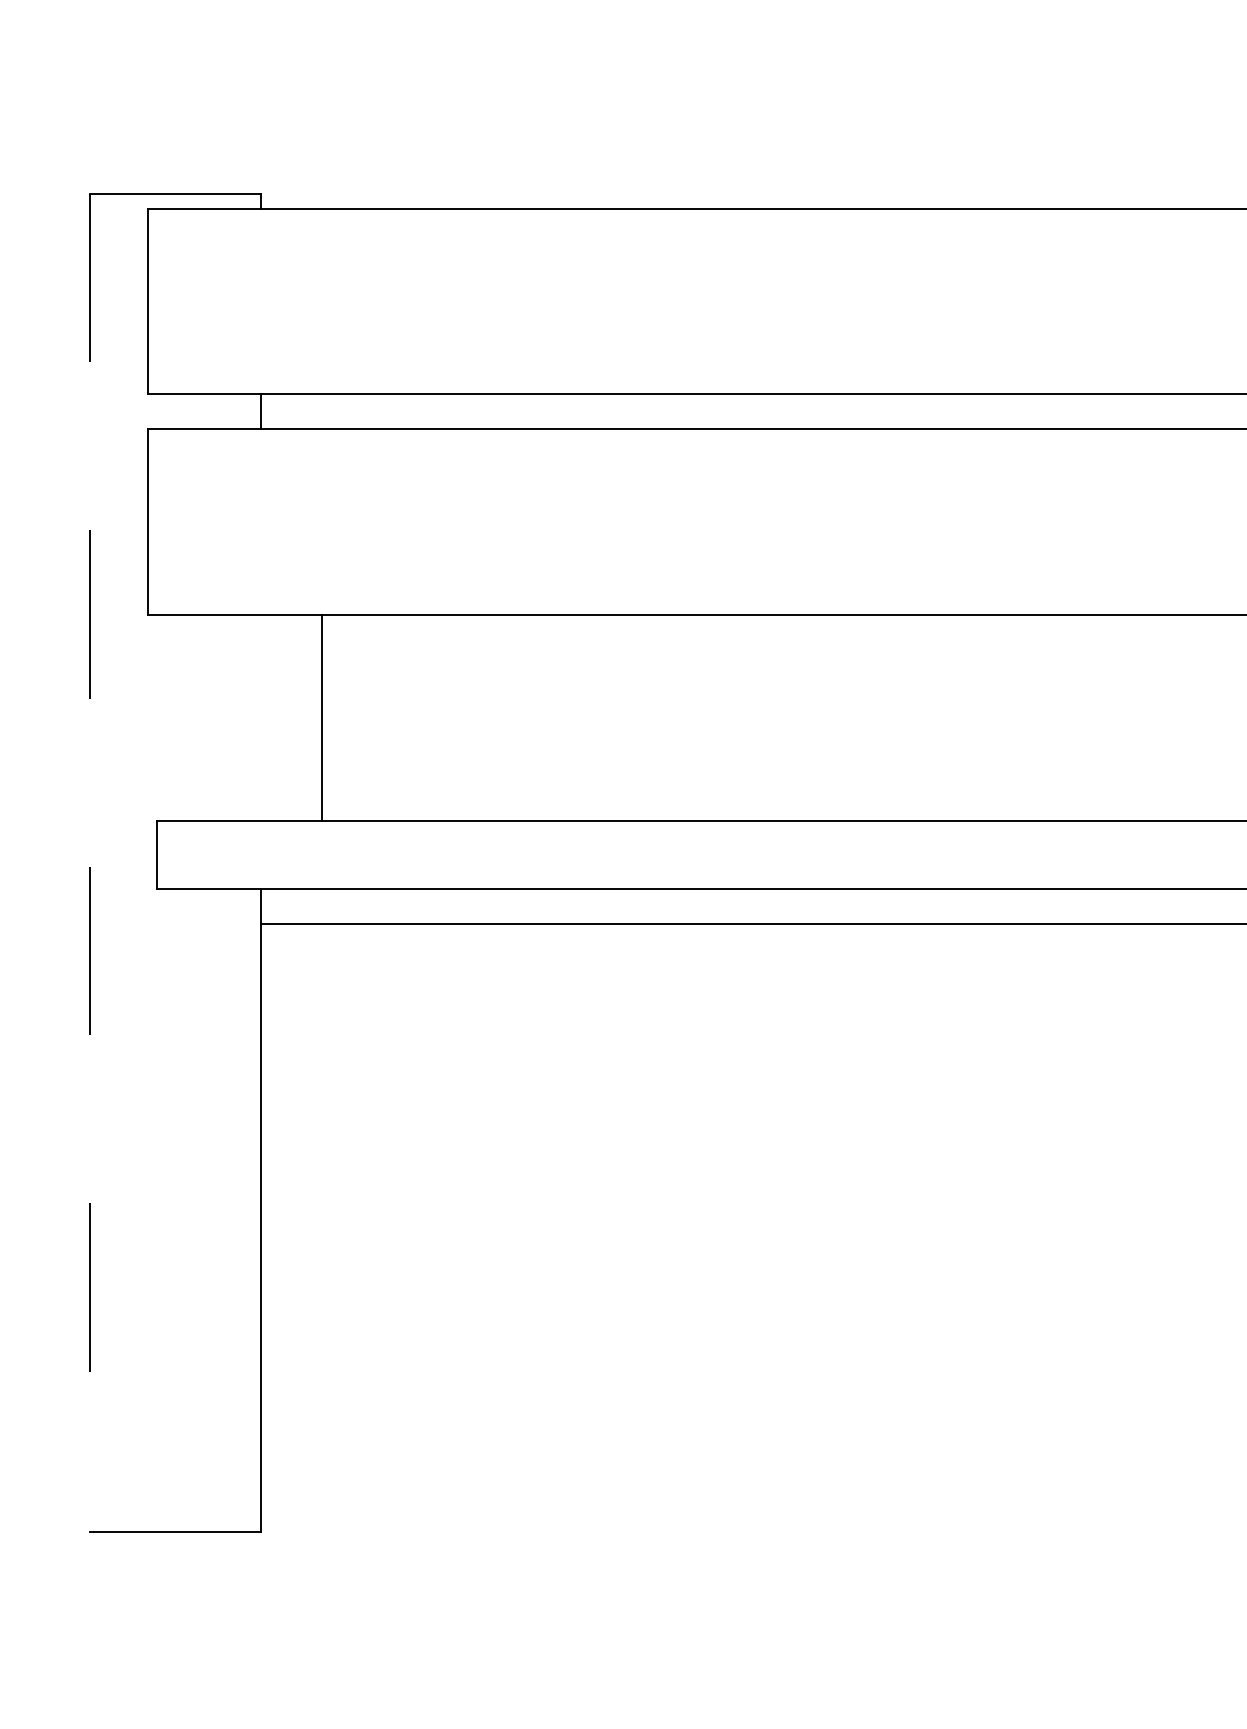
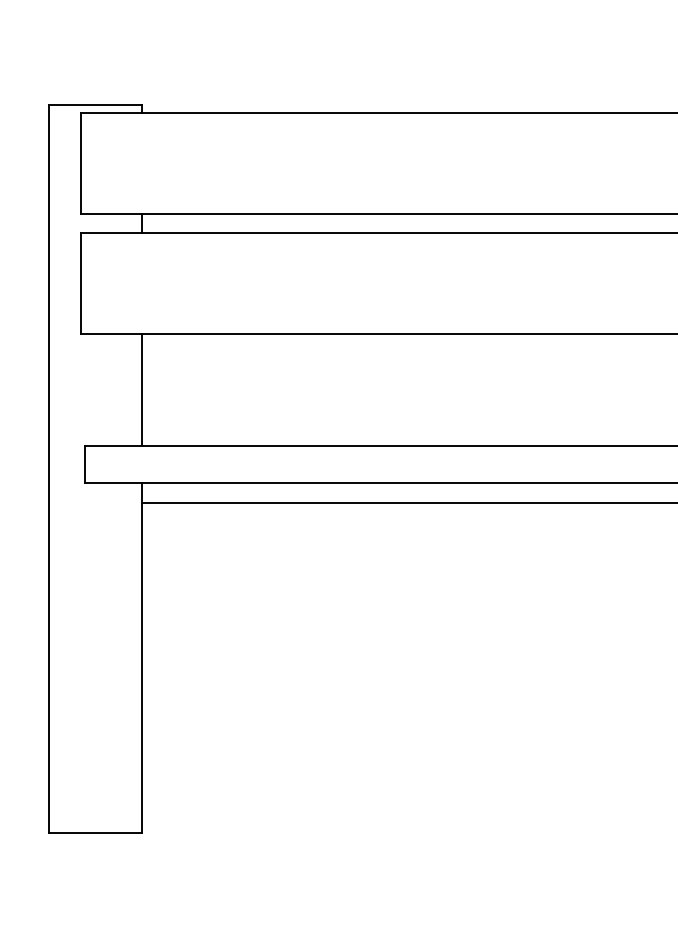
line: (320, 718) -> (141, 390), moved
line: (89, 863) -> (48, 469), dashed -> solid

